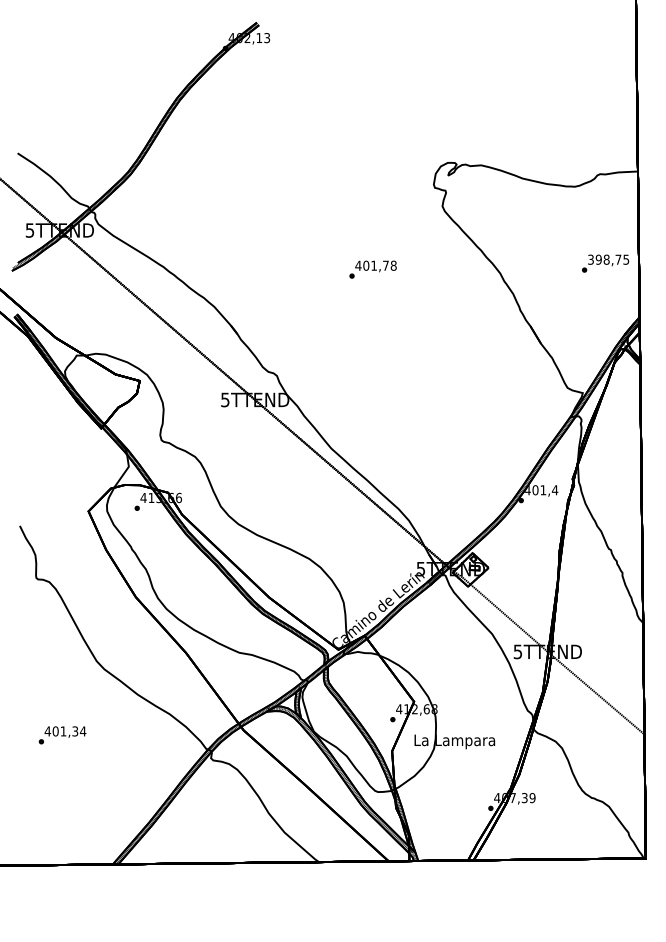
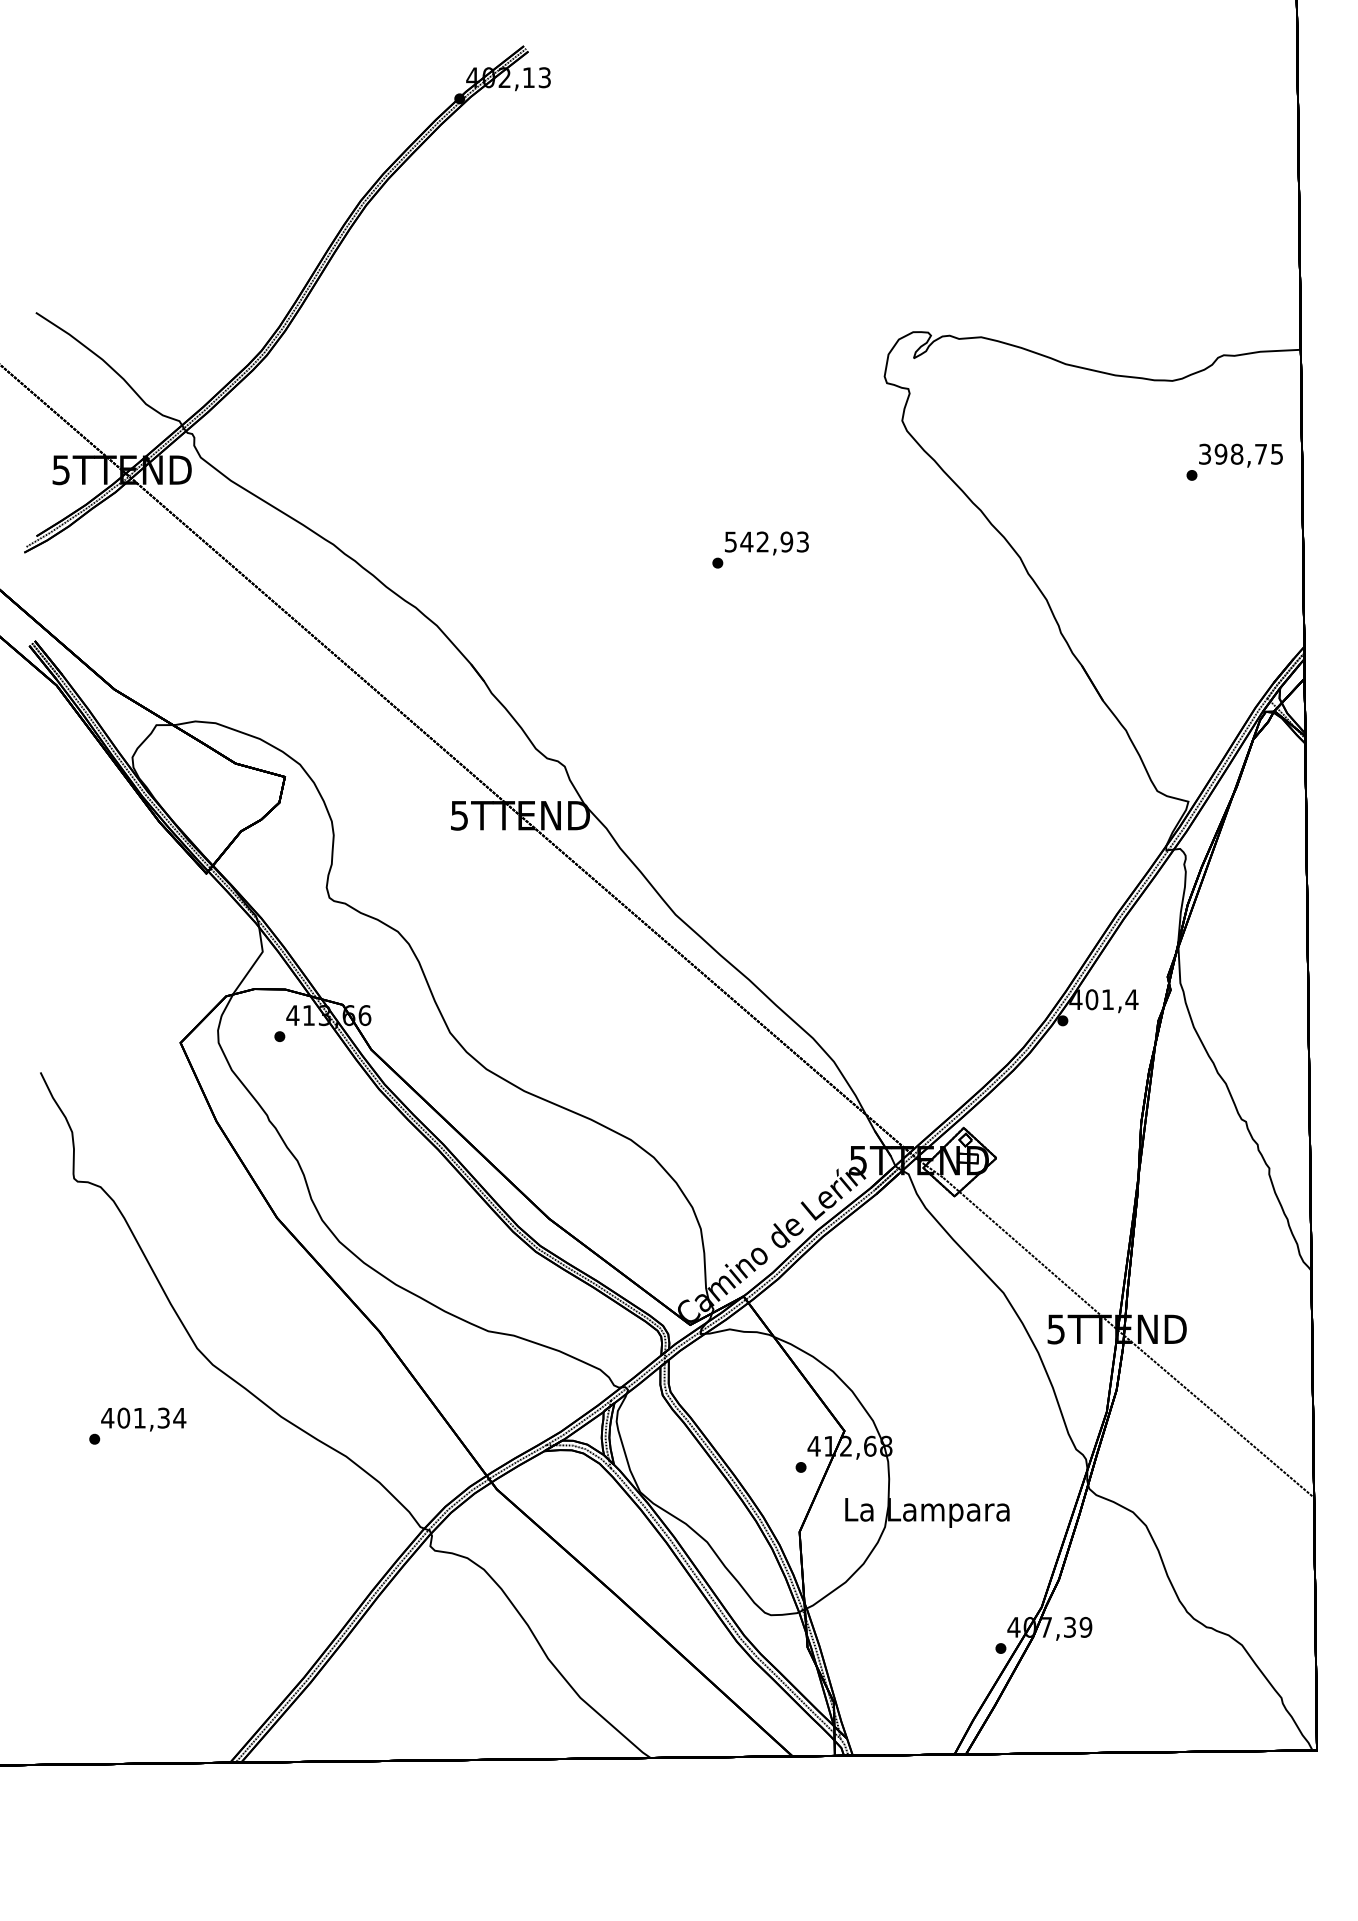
text: (605, 263) -> (1234, 461), moved
text: (375, 265) -> (765, 541), 401,78 -> 542,93
text: (62, 735) -> (137, 1426), moved

